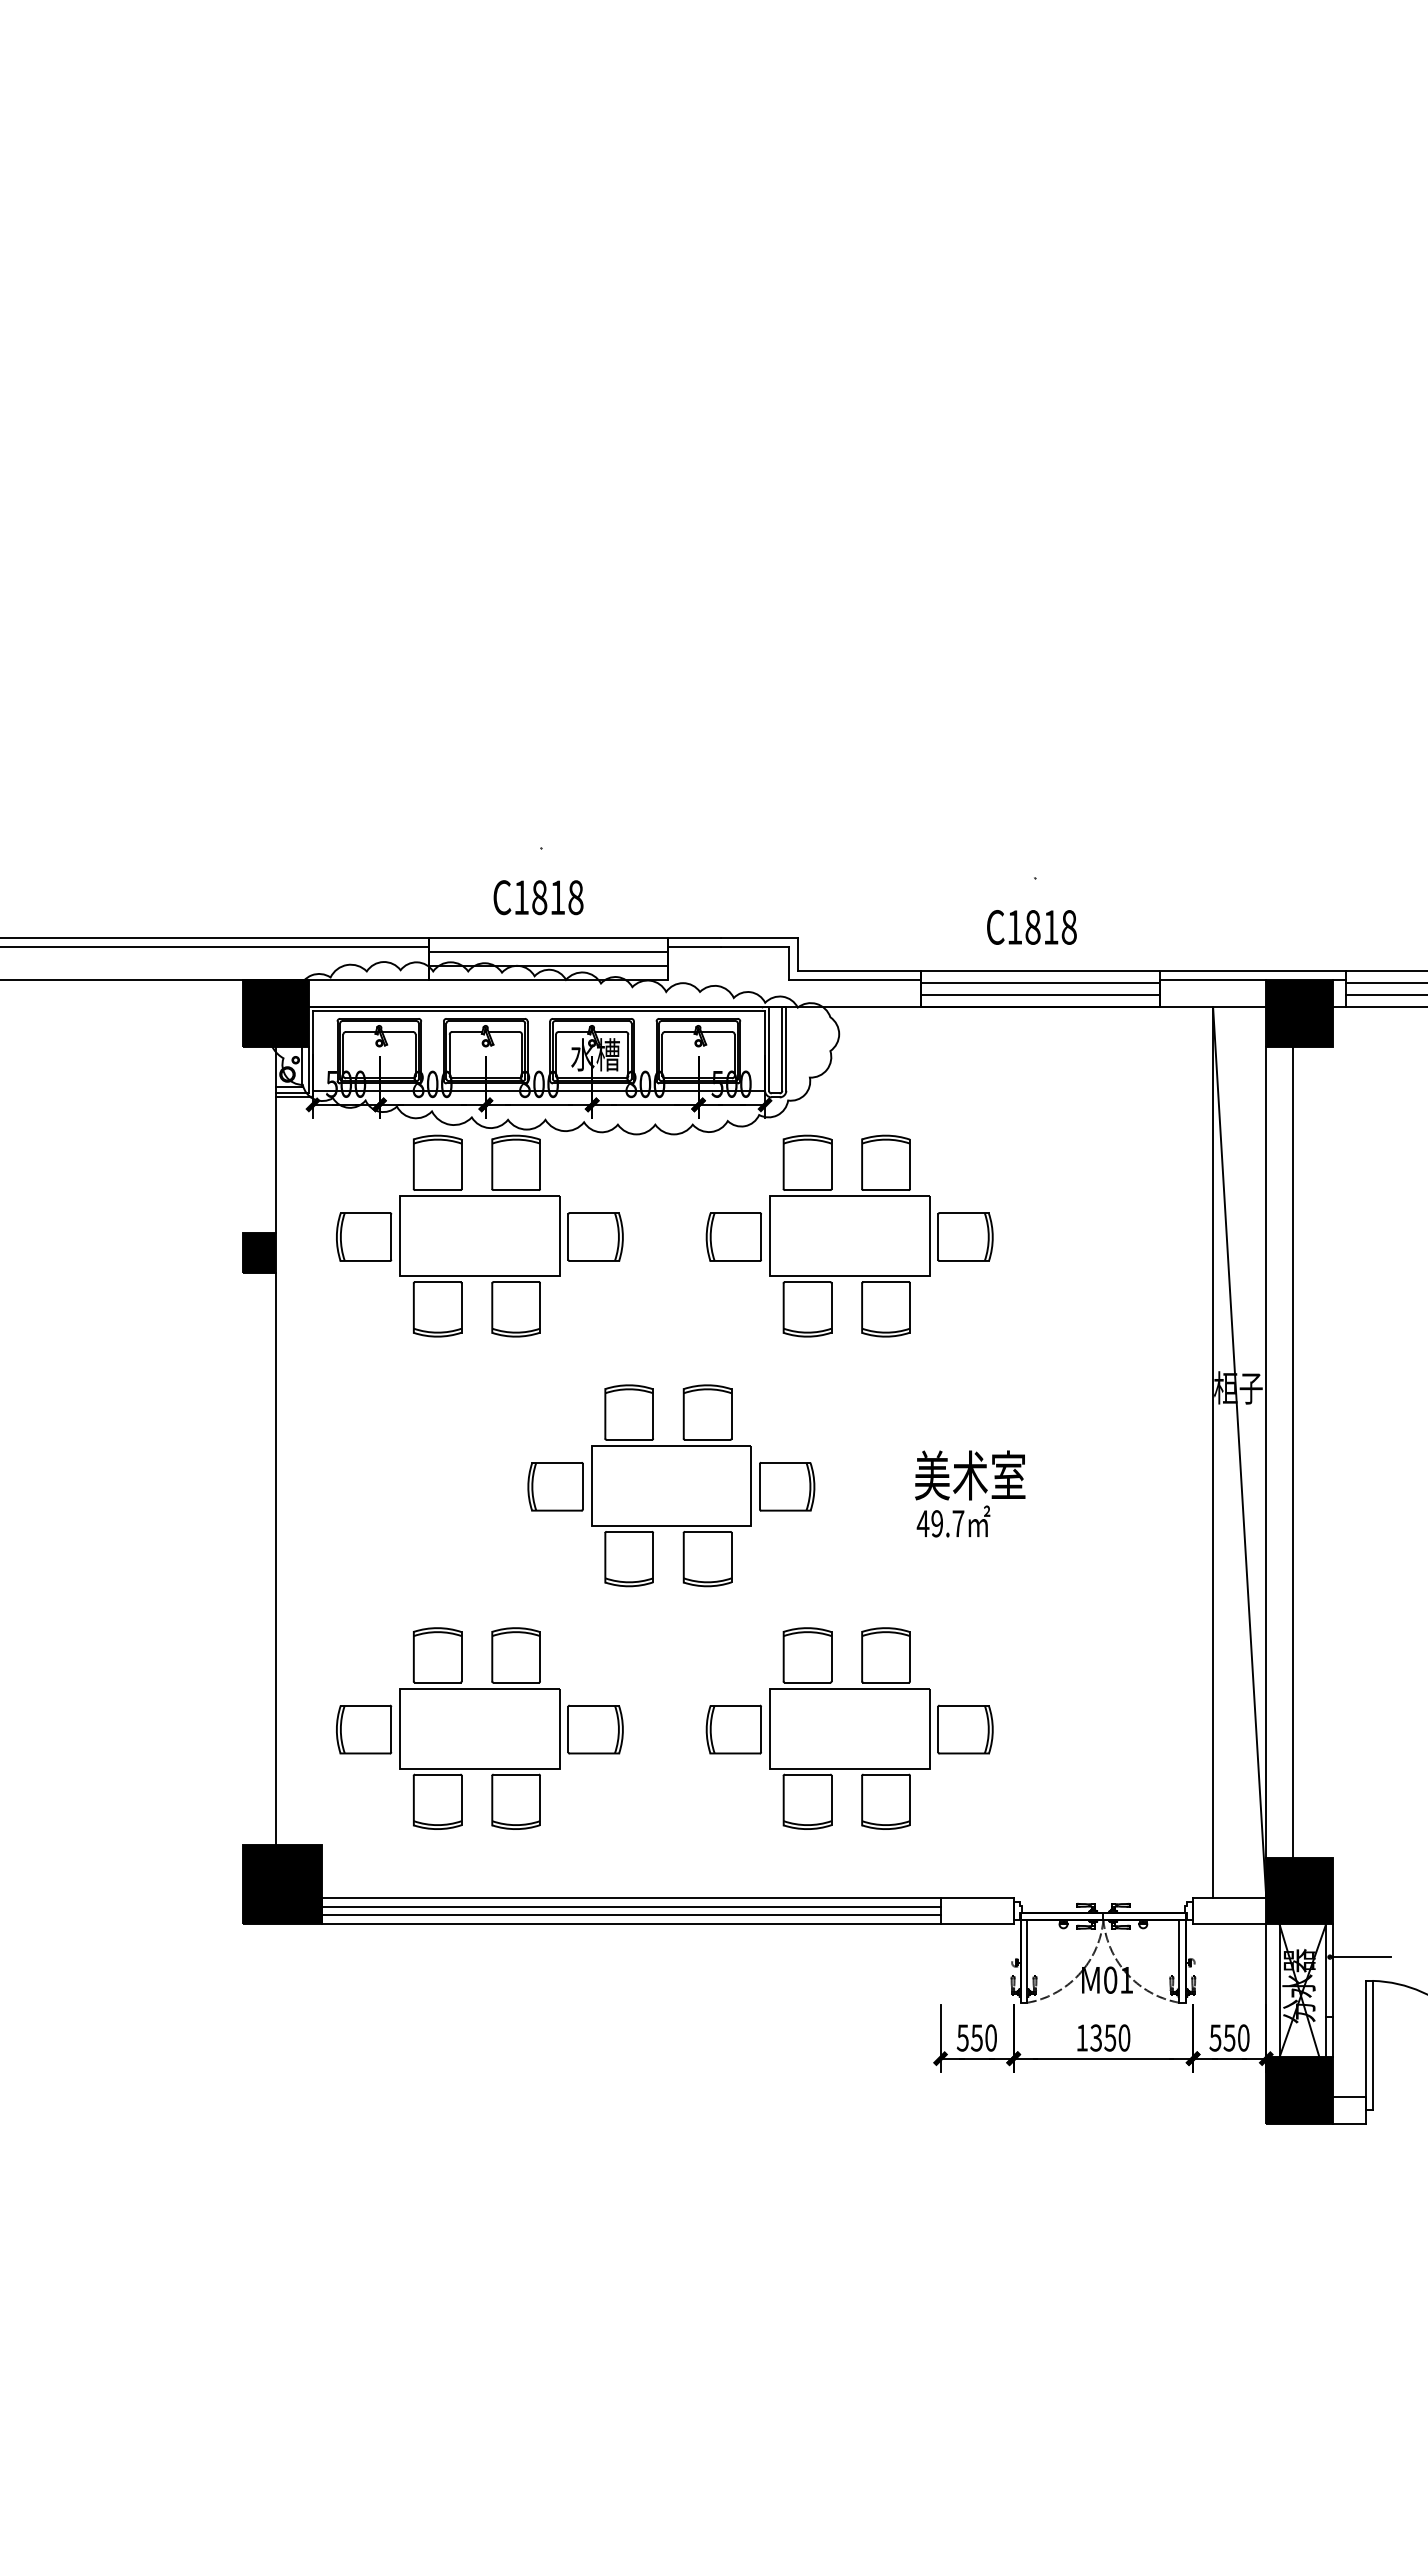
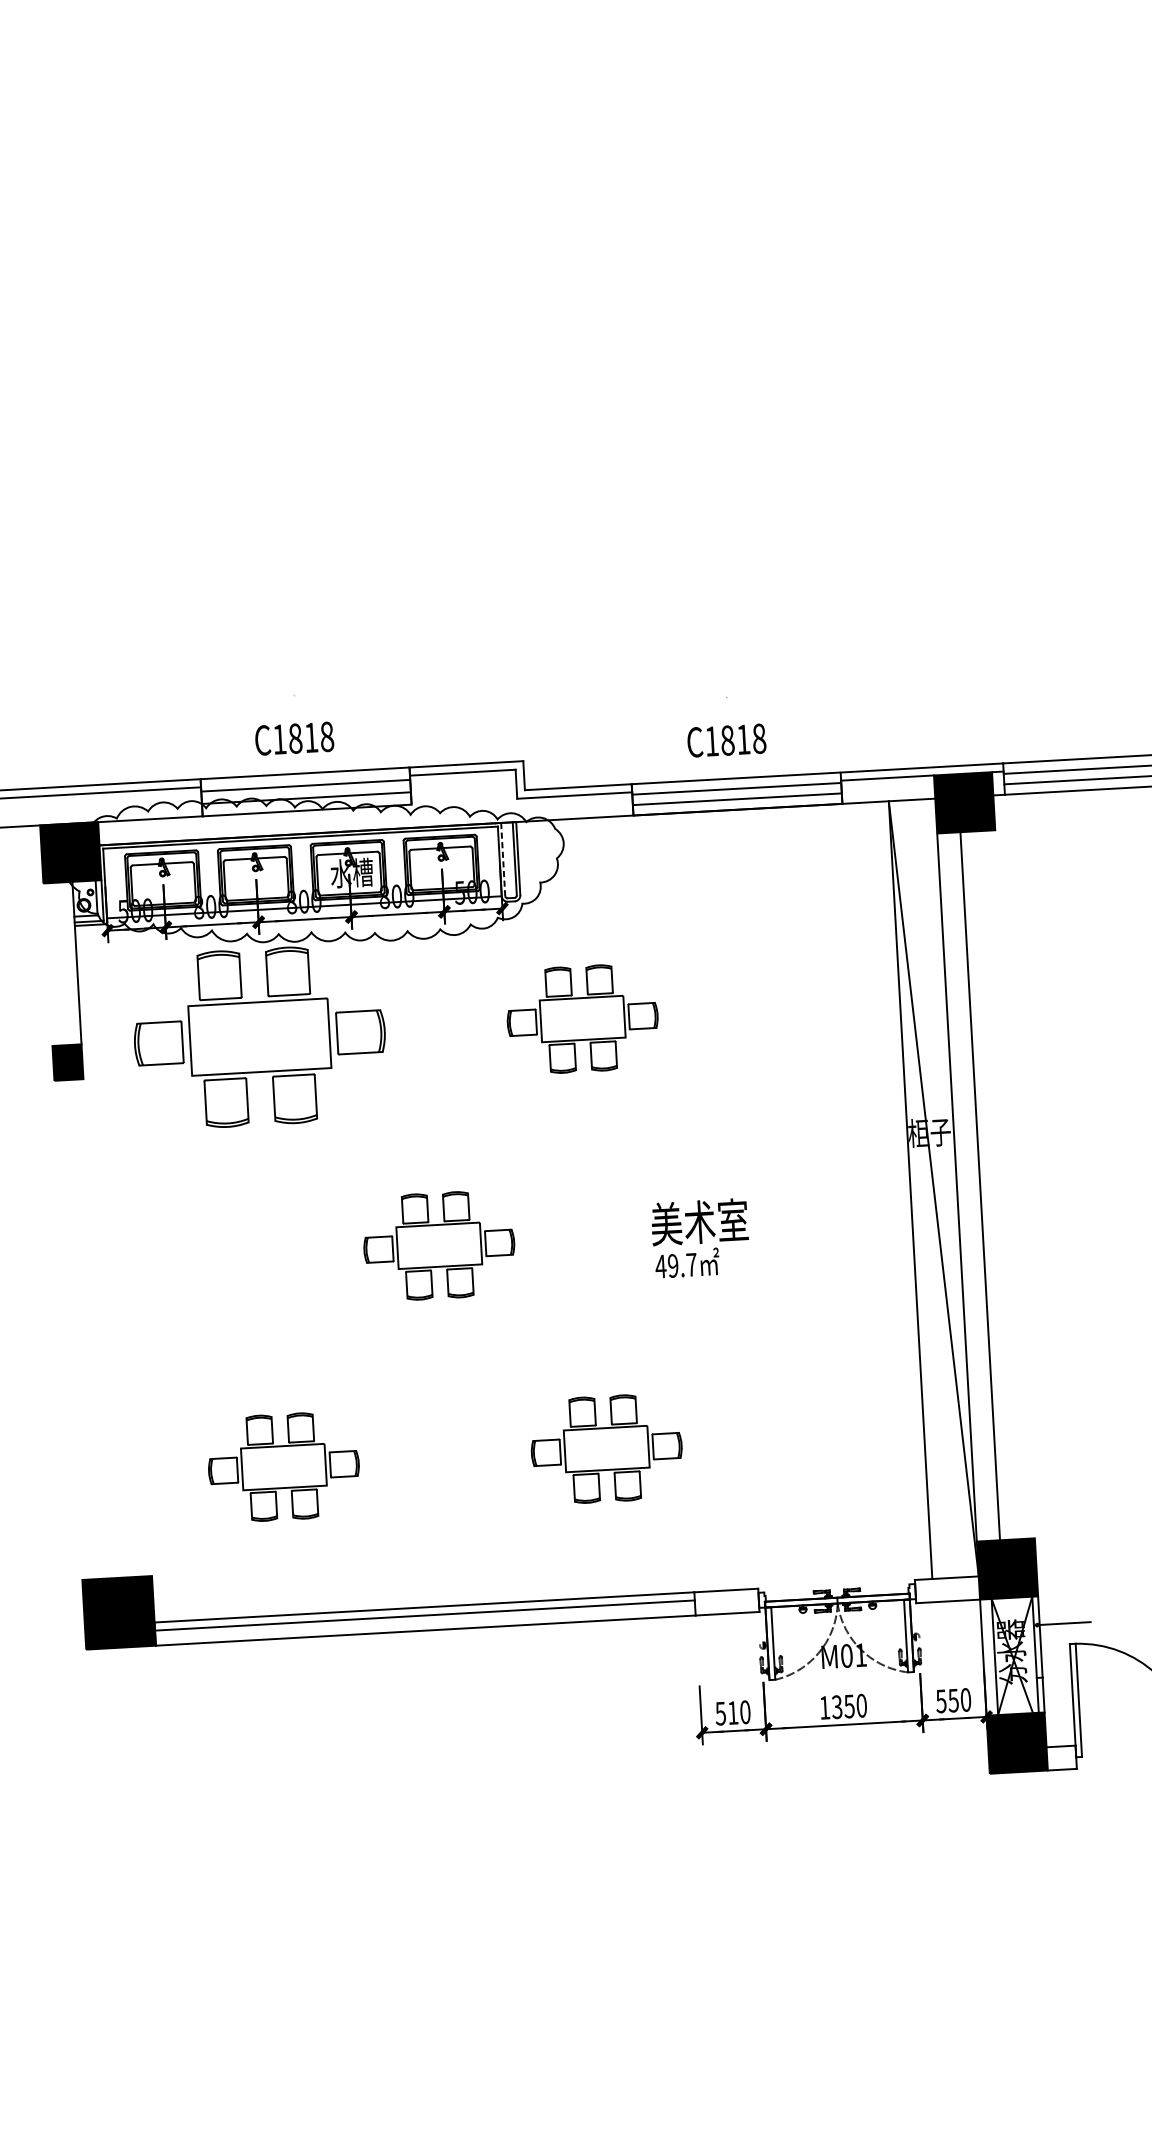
line: (769, 1048) -> (503, 859), solid -> dashed
part: (849, 1235) -> (582, 1018), size x0.6
part: (671, 1485) -> (439, 1245), size x0.6
line: (275, 1558) -> (97, 1328), removed
part: (479, 1728) -> (283, 1467), size x0.6
part: (849, 1728) -> (606, 1448), size x0.6
line: (631, 1915) -> (425, 1622), removed
text: (976, 2037) -> (732, 1712), 550 -> 510

